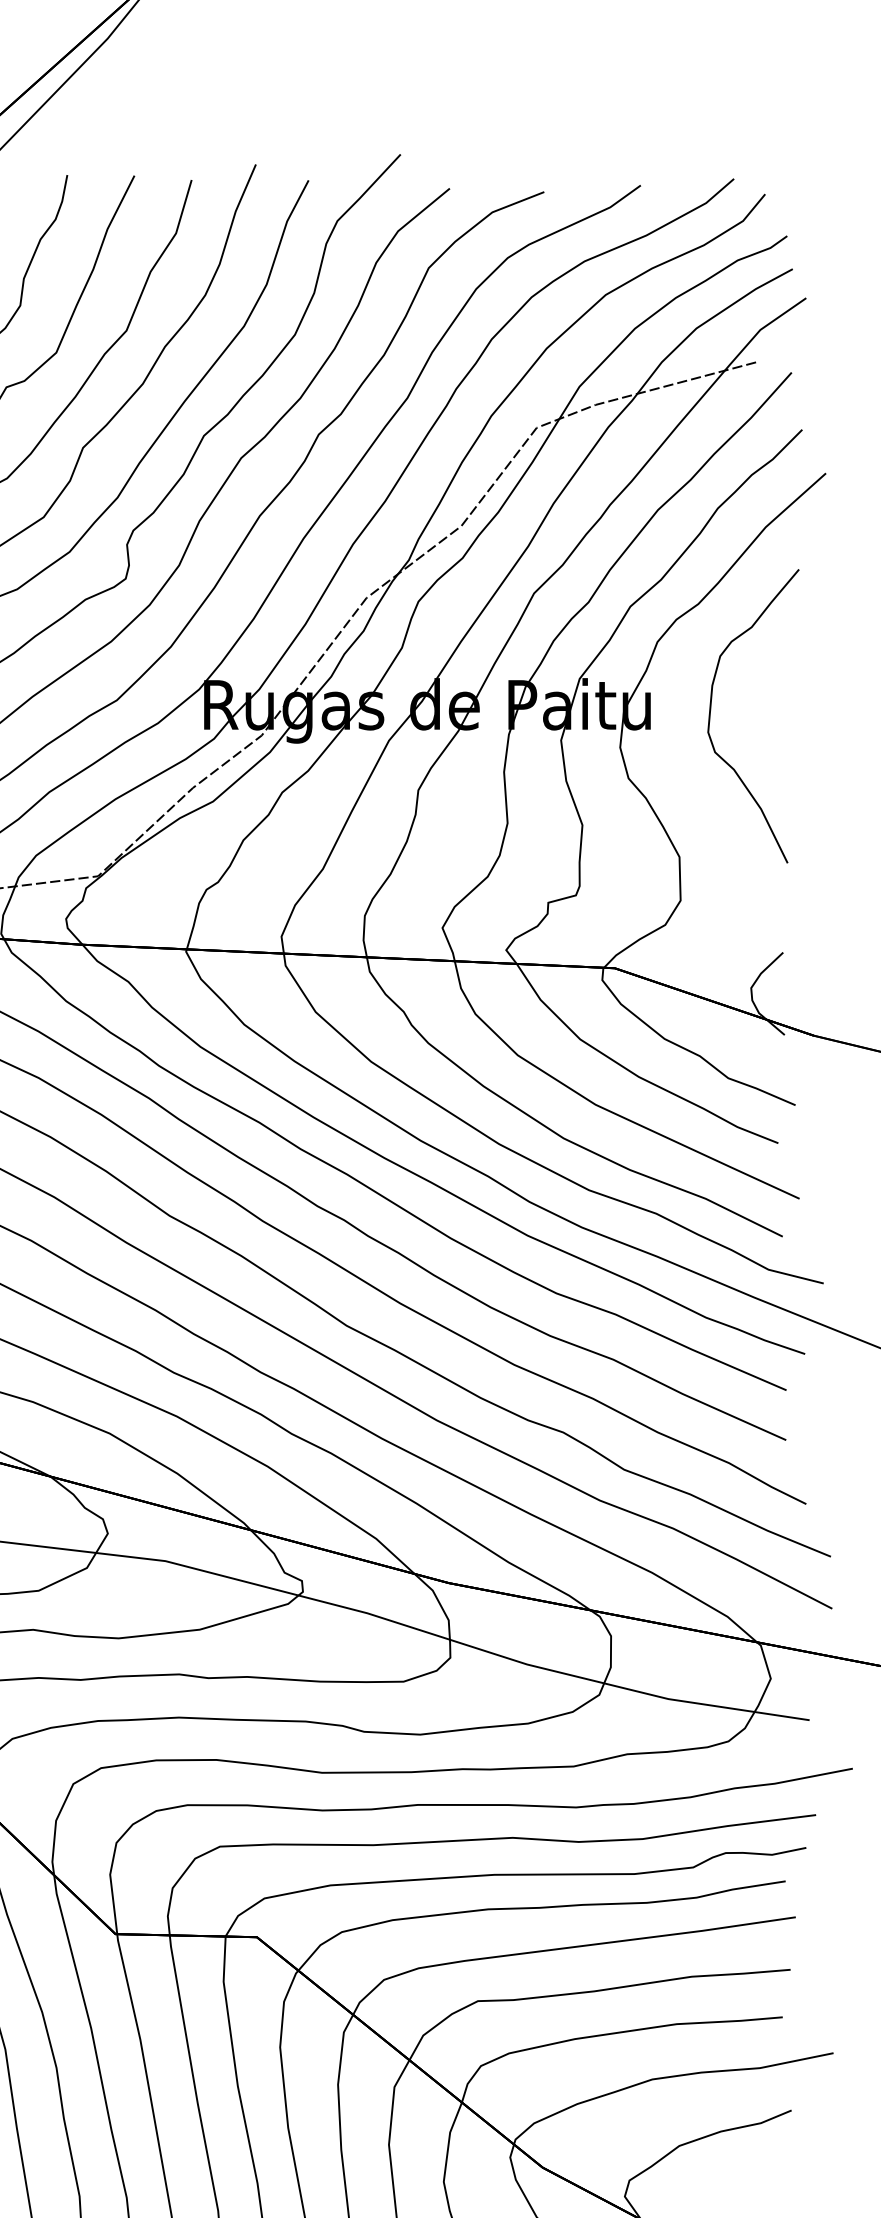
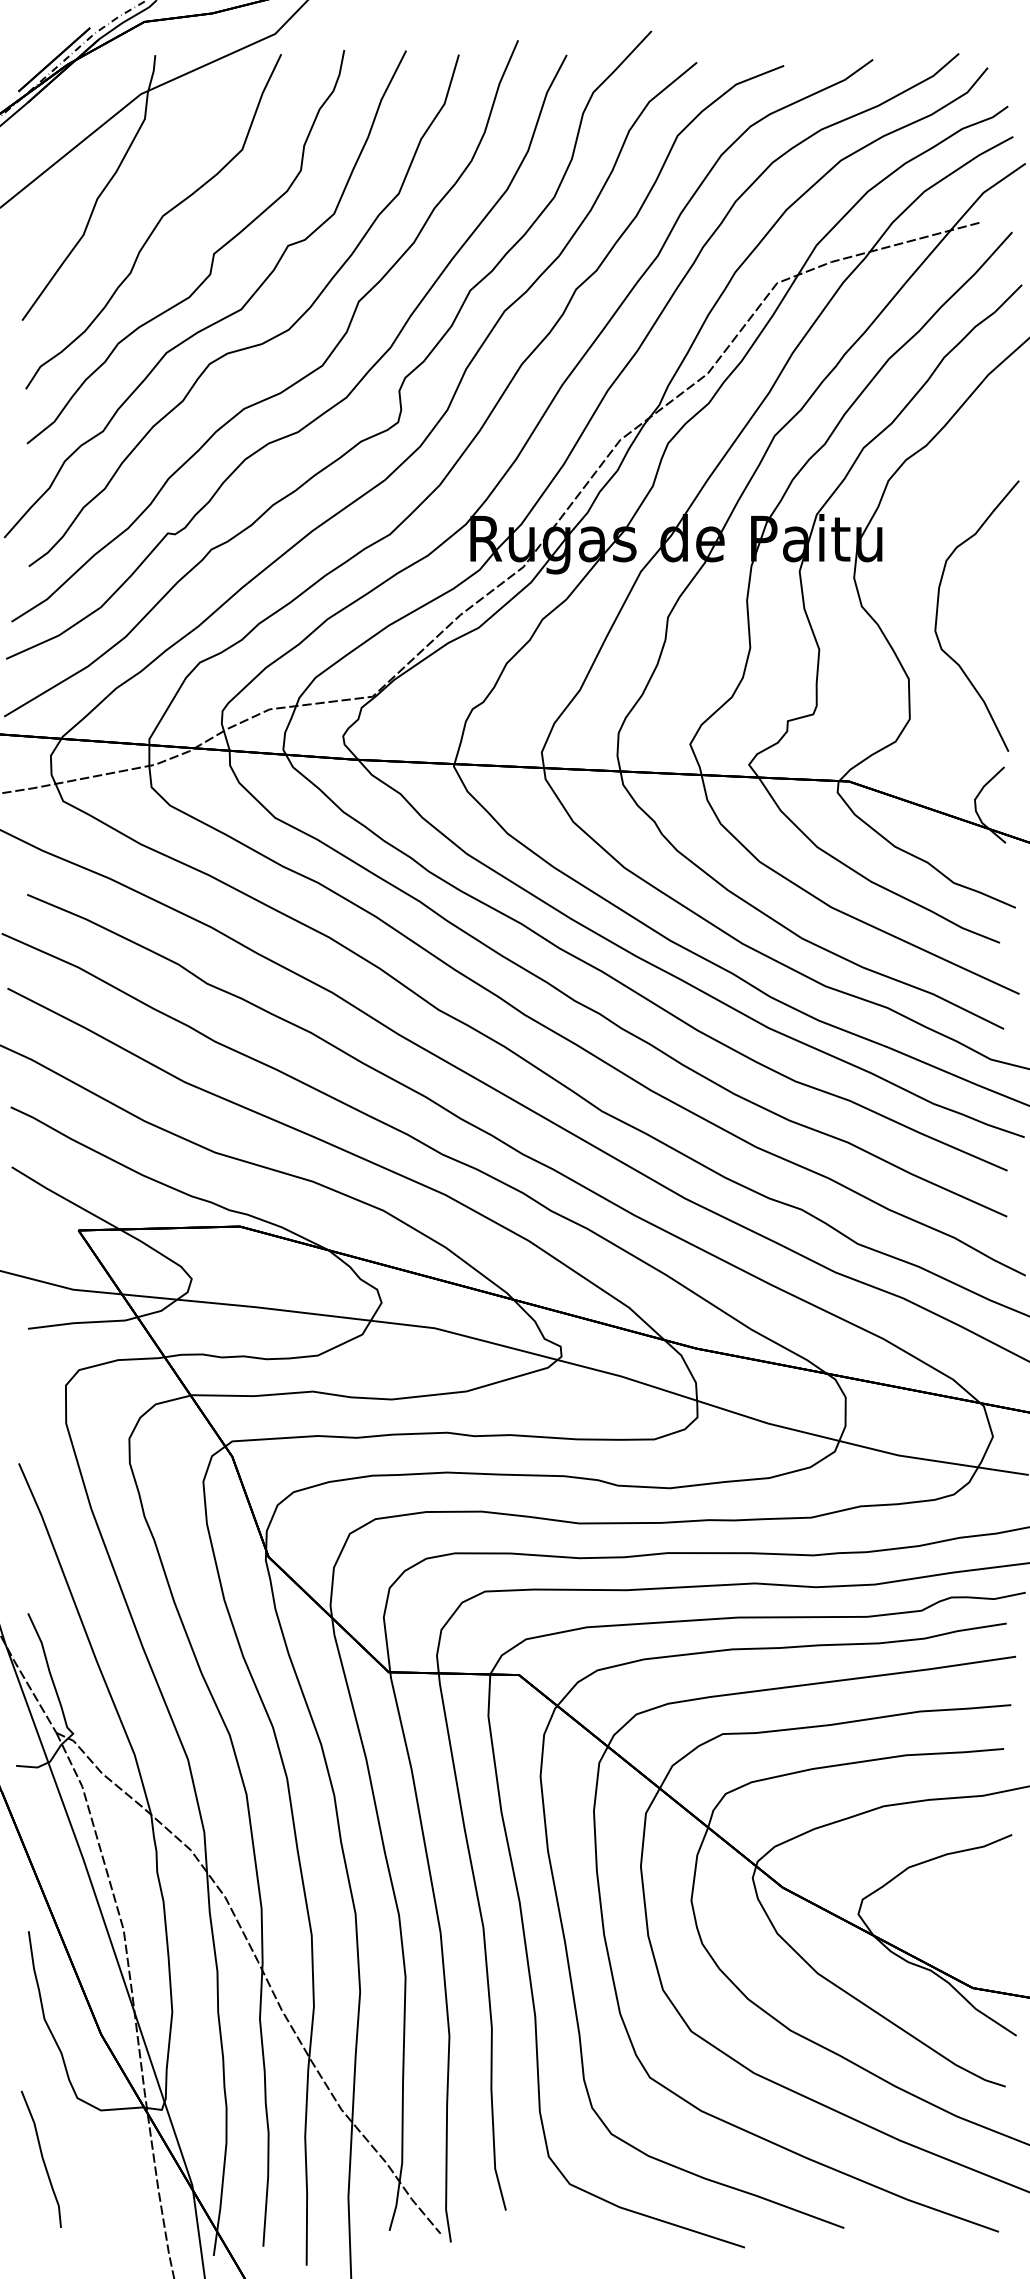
curve: (711, 709) -> (938, 609), moved

